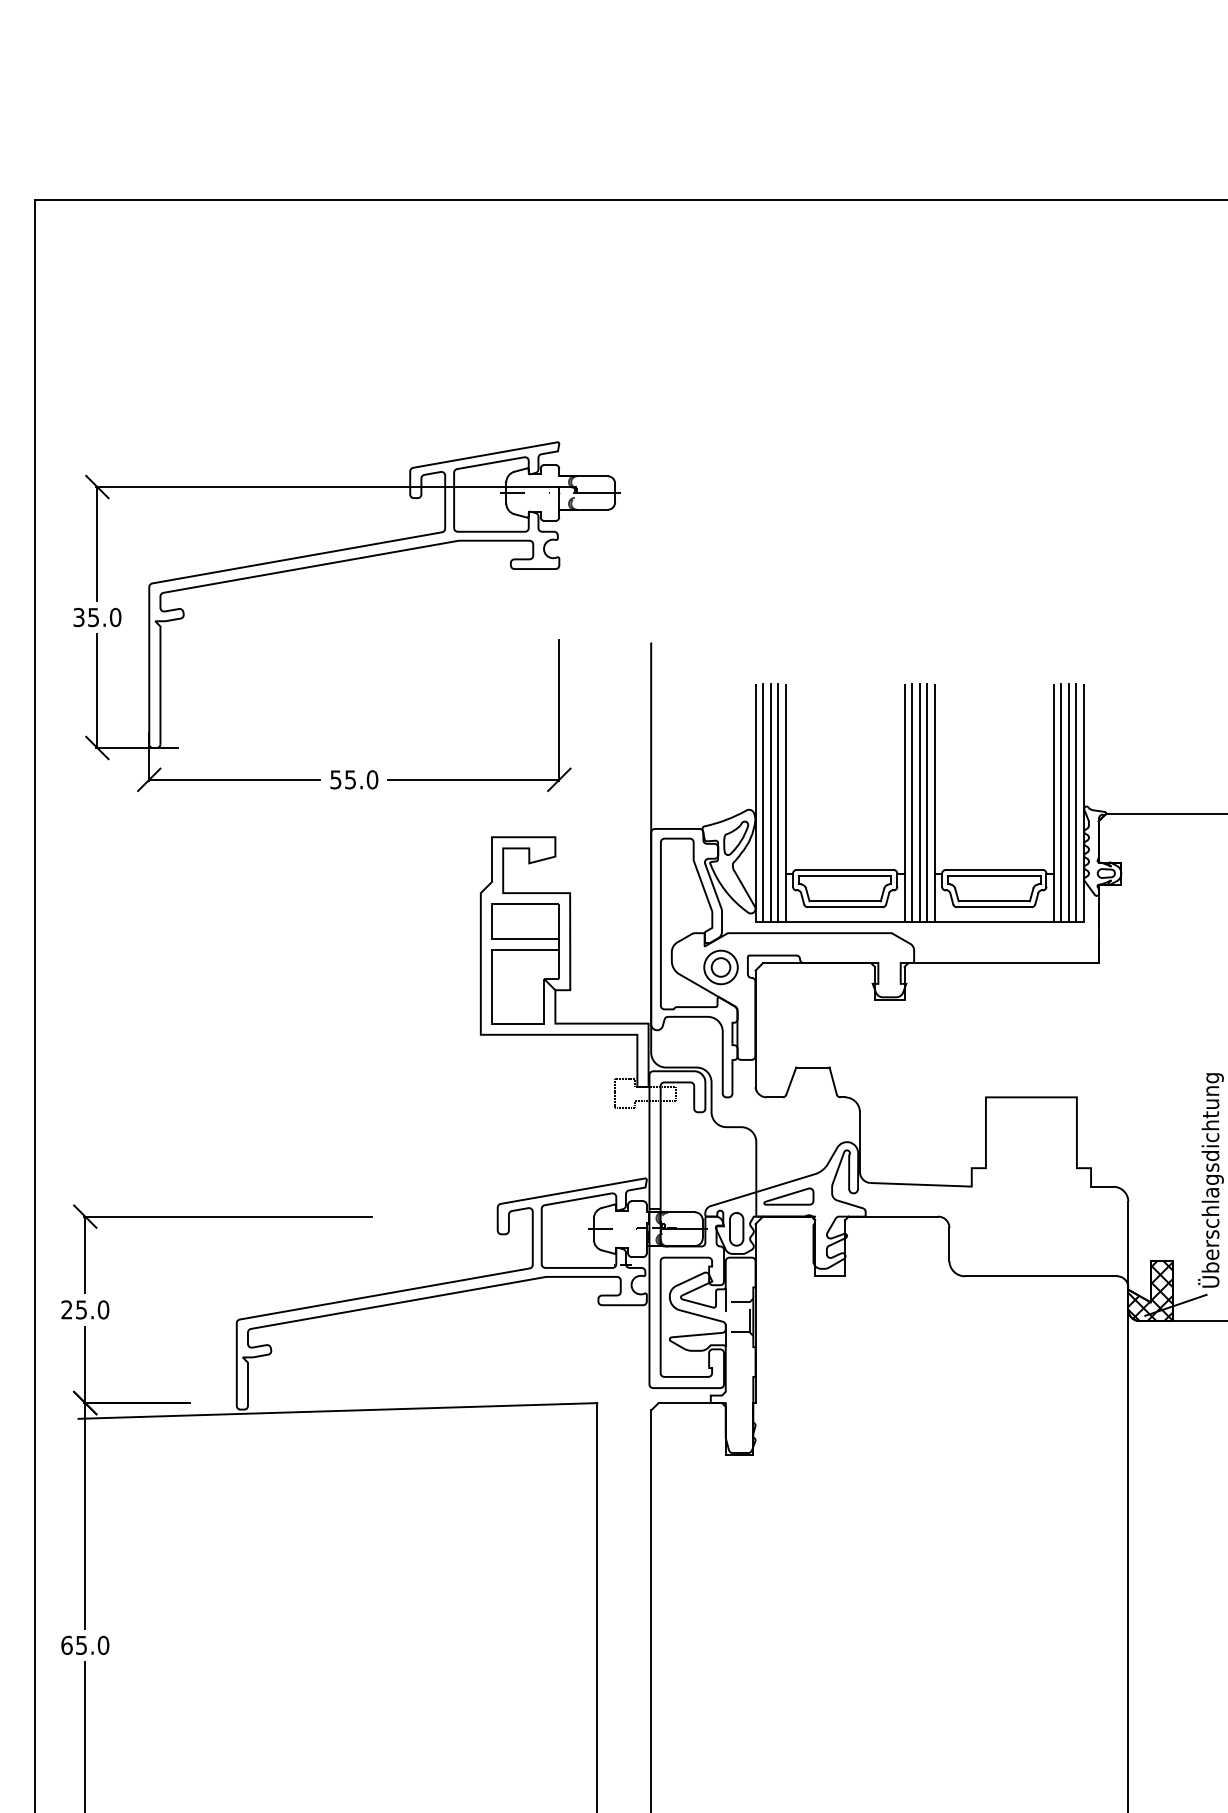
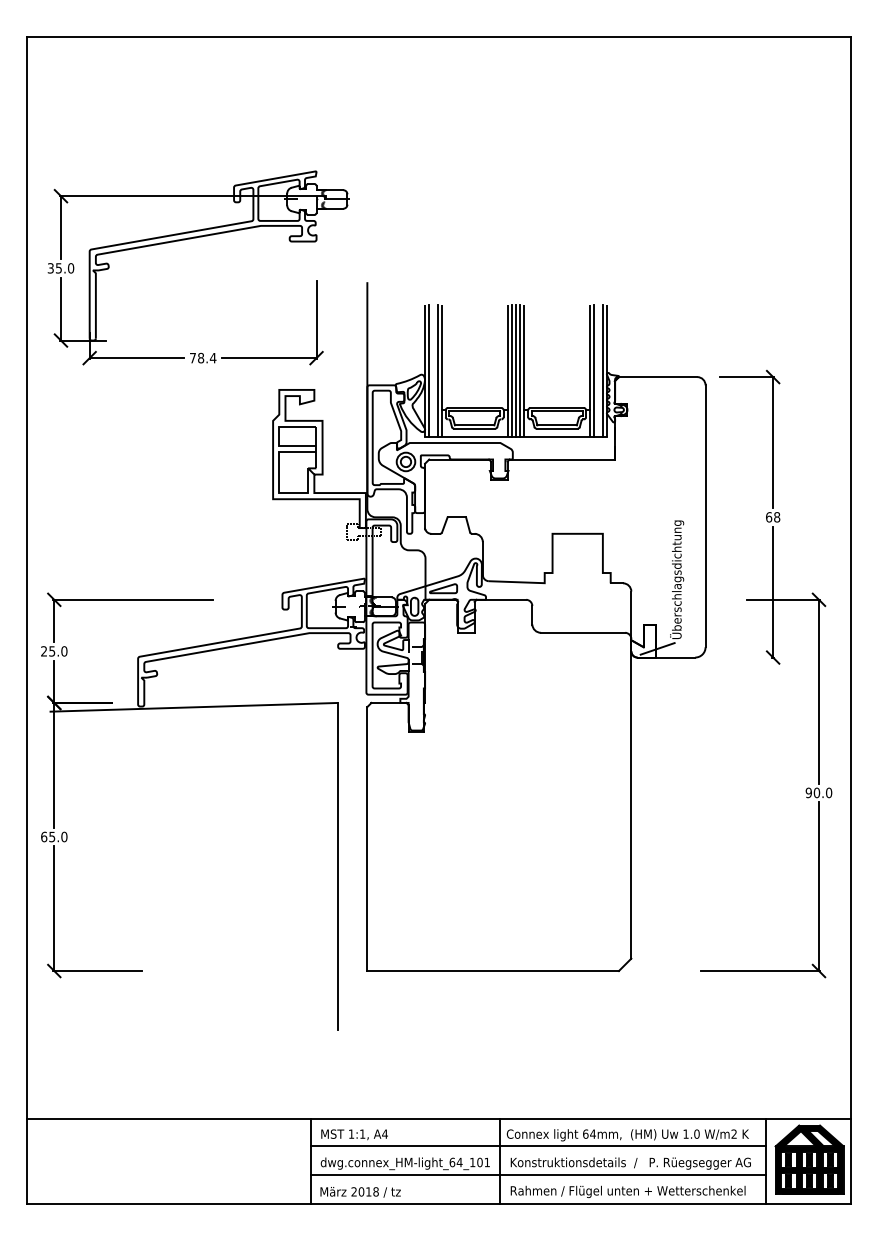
text: (354, 778) -> (203, 357), 55.0 -> 78.4
line: (770, 802) -> (433, 370), removed
line: (1068, 802) -> (598, 370), removed
hatch: (1150, 1290) -> (643, 640), removed

